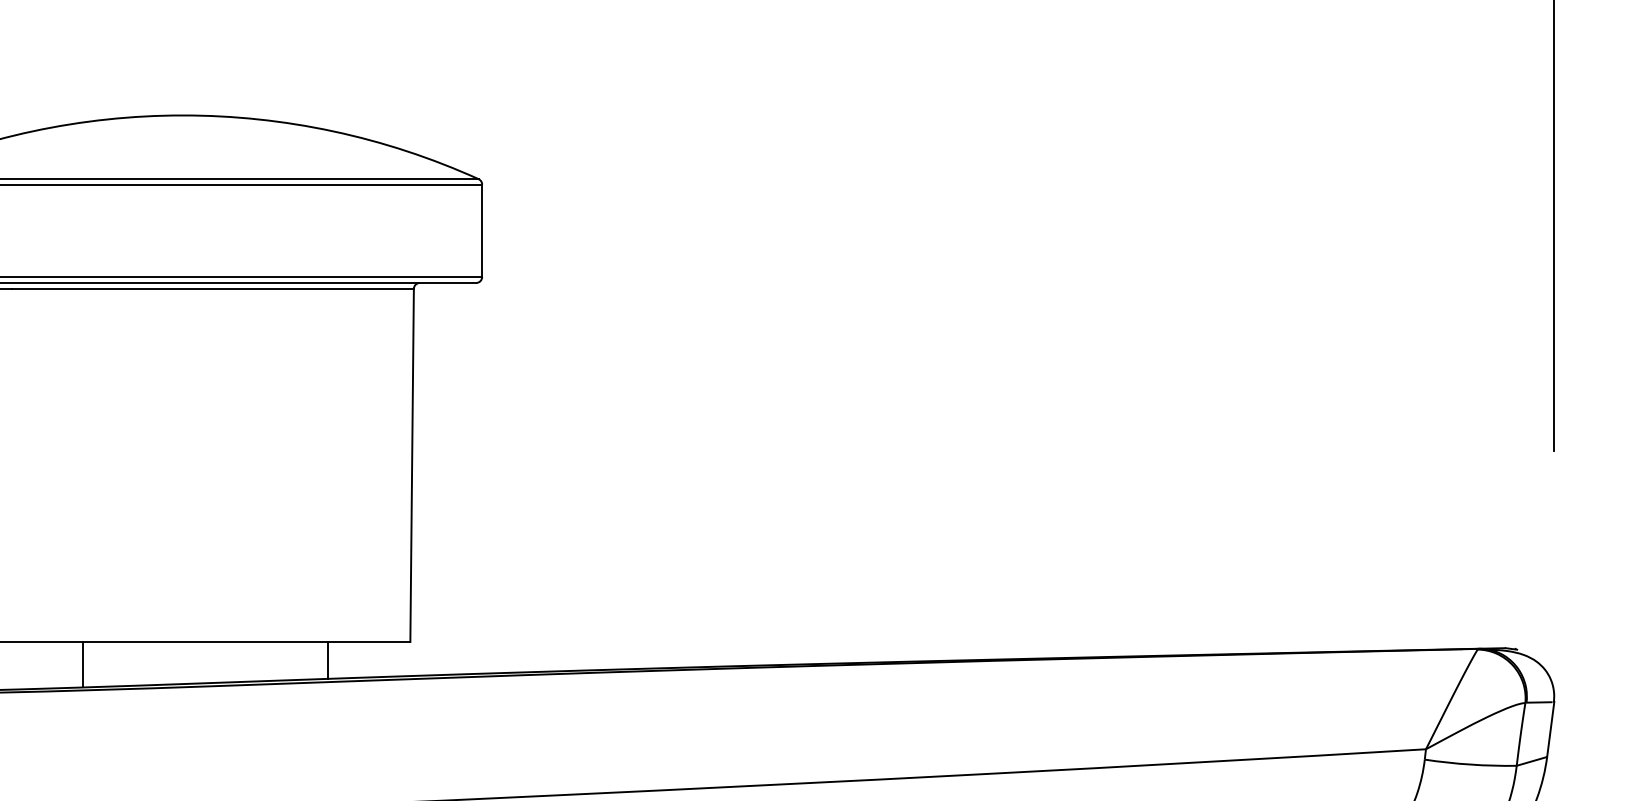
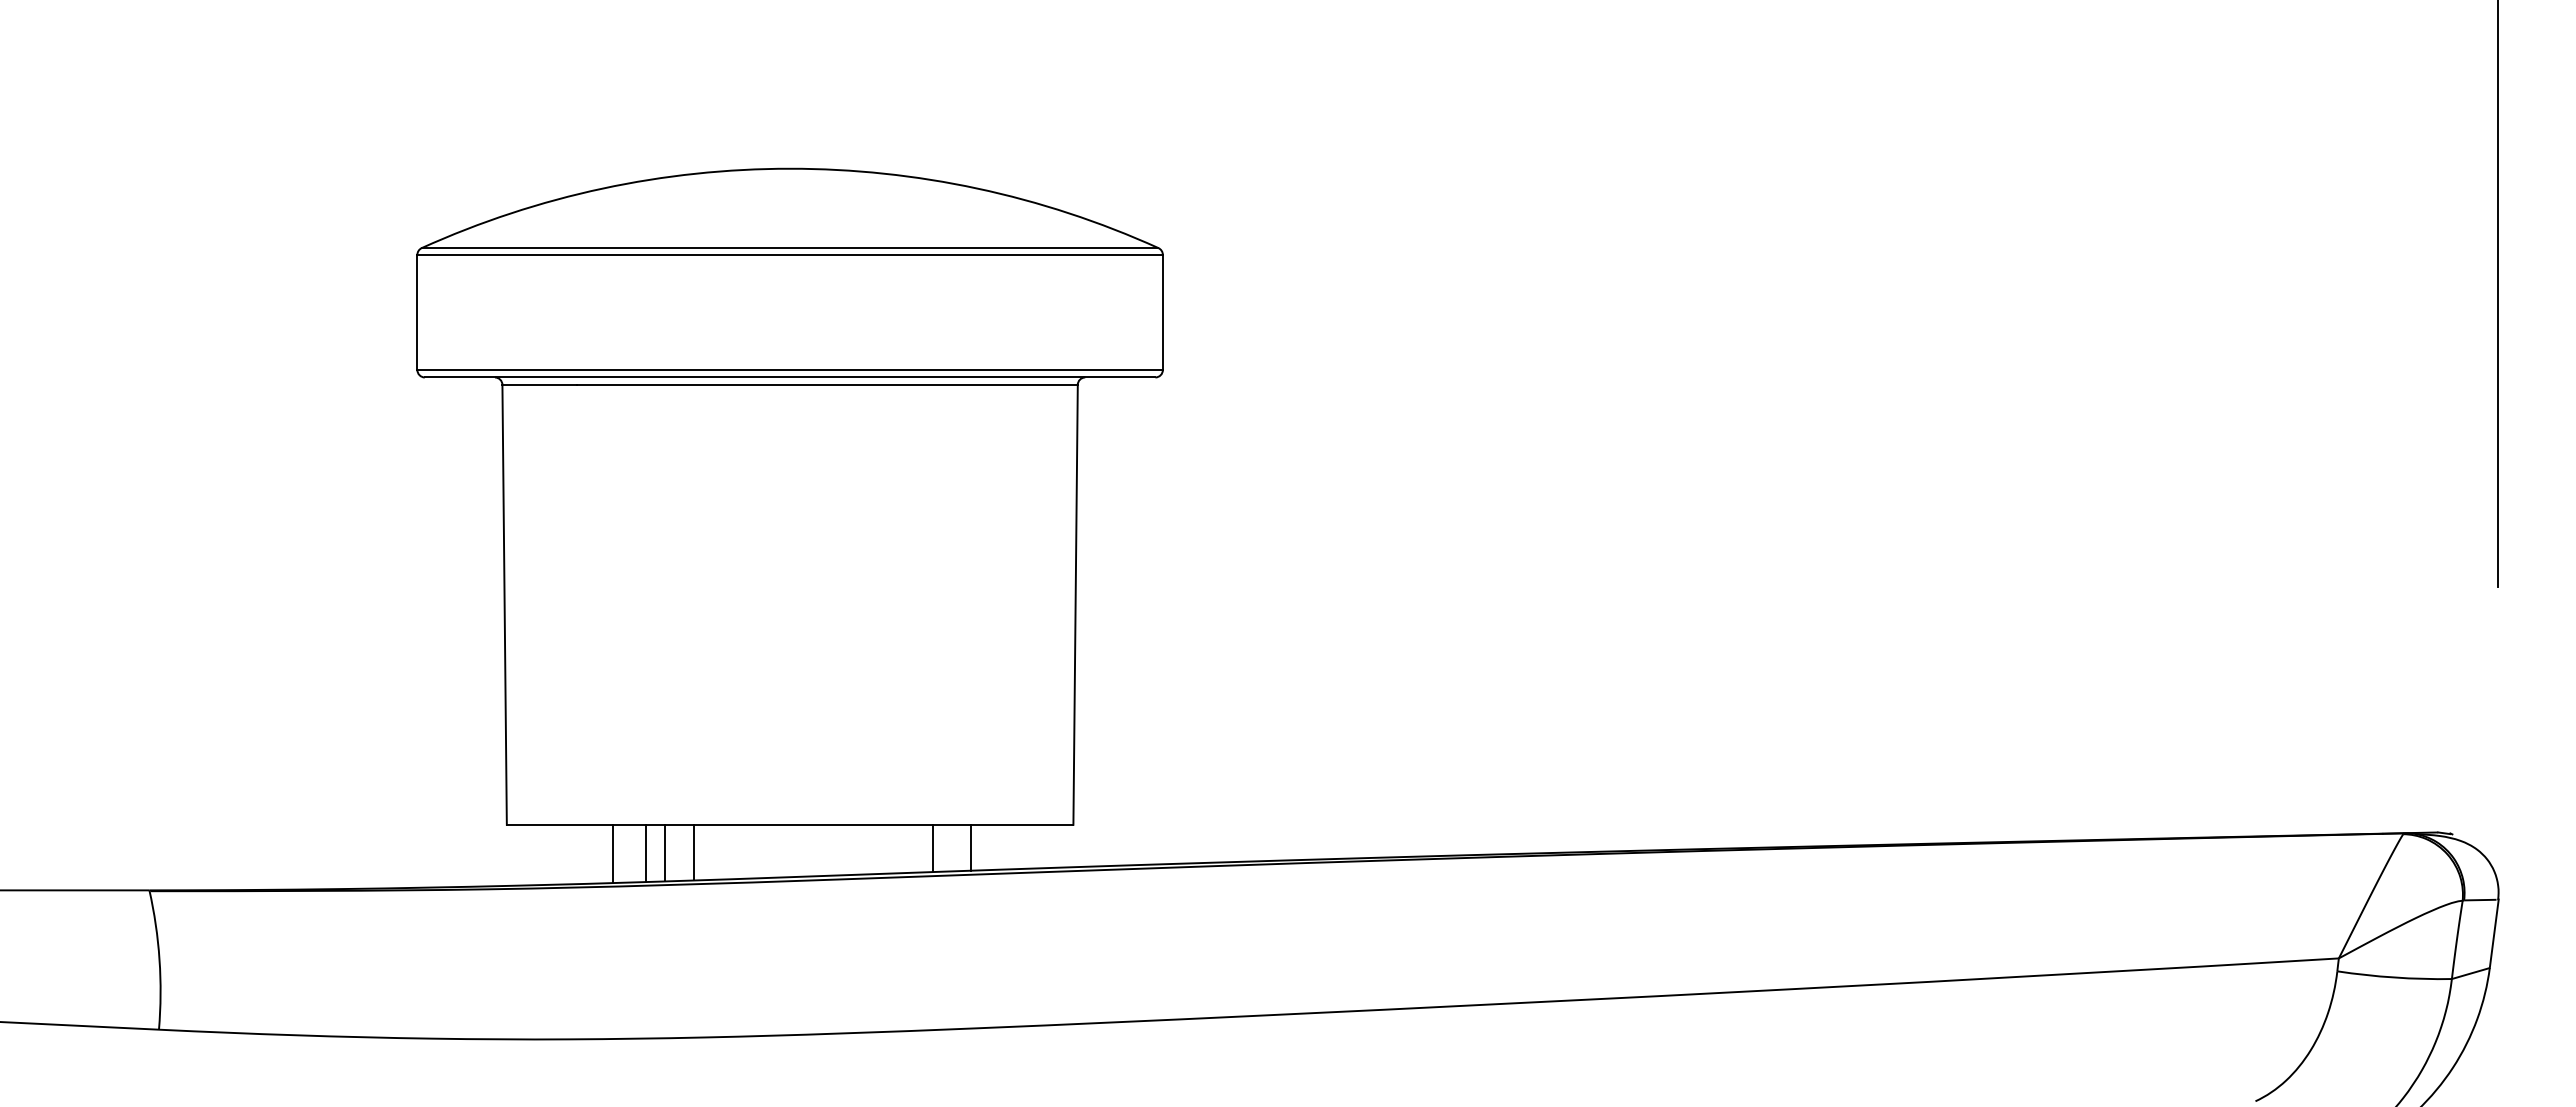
line: (298, 661) -> (933, 848), added
line: (106, 664) -> (694, 852), added
line: (40, 665) -> (612, 853), added
line: (66, 665) -> (645, 853), added

